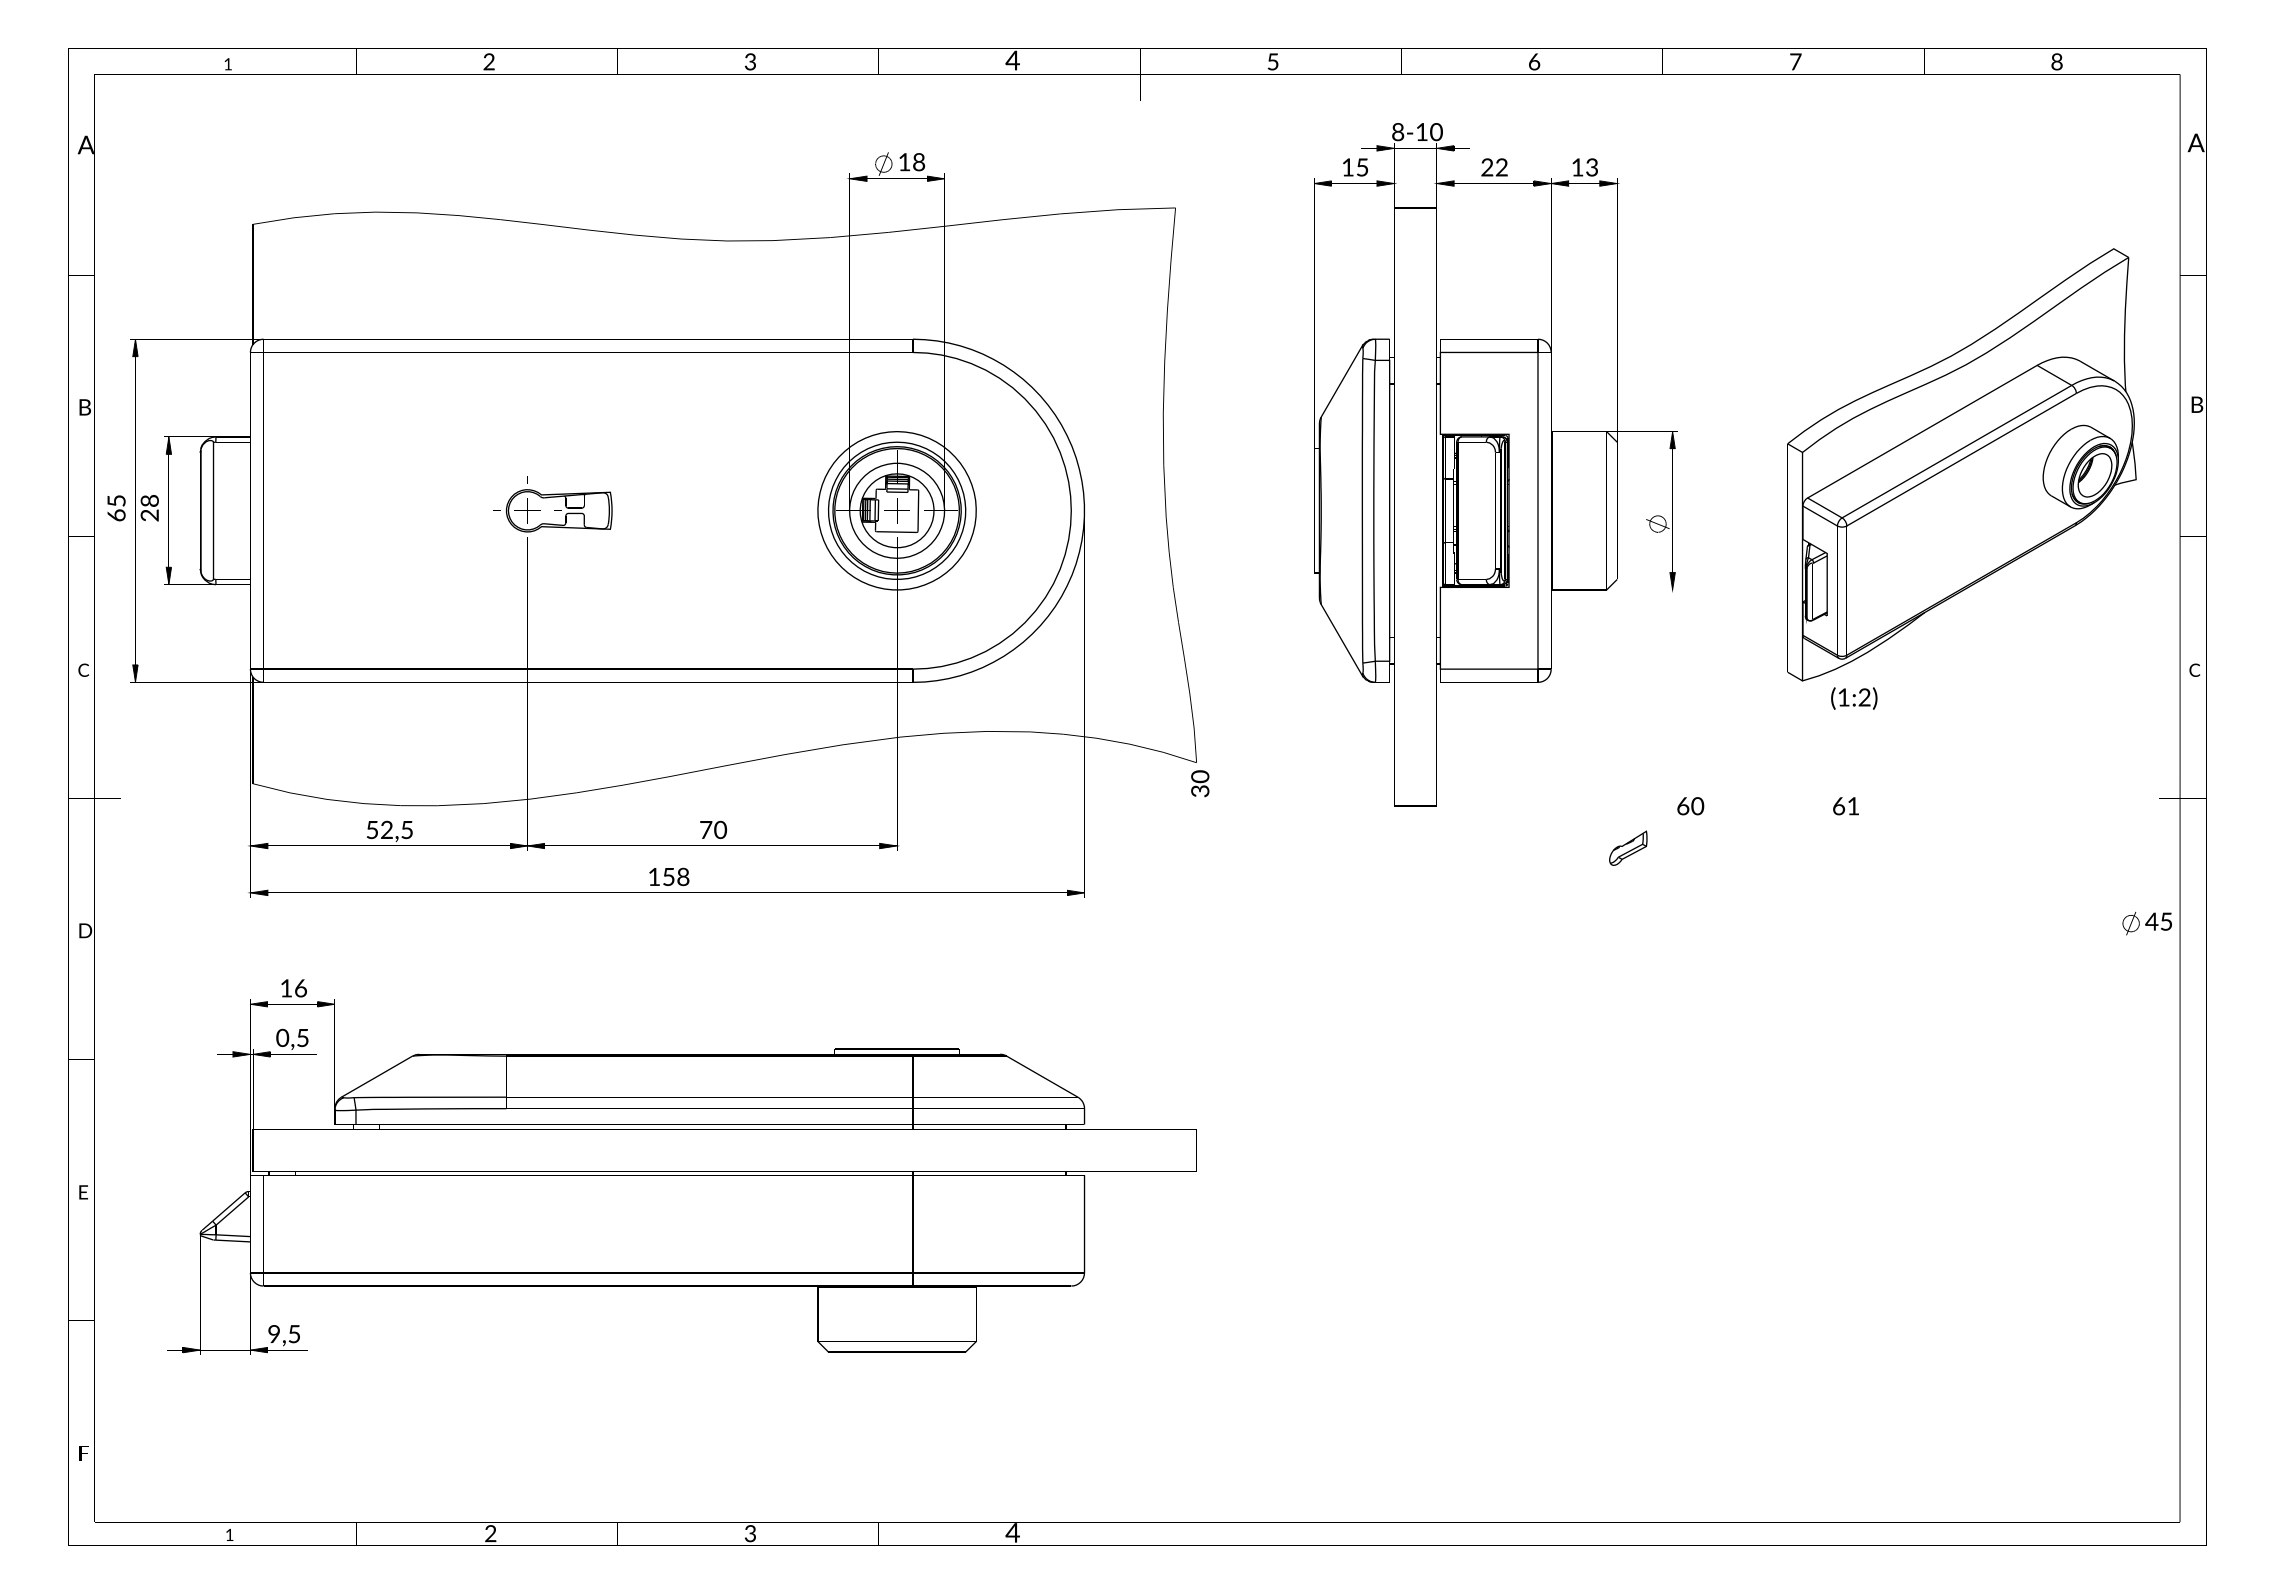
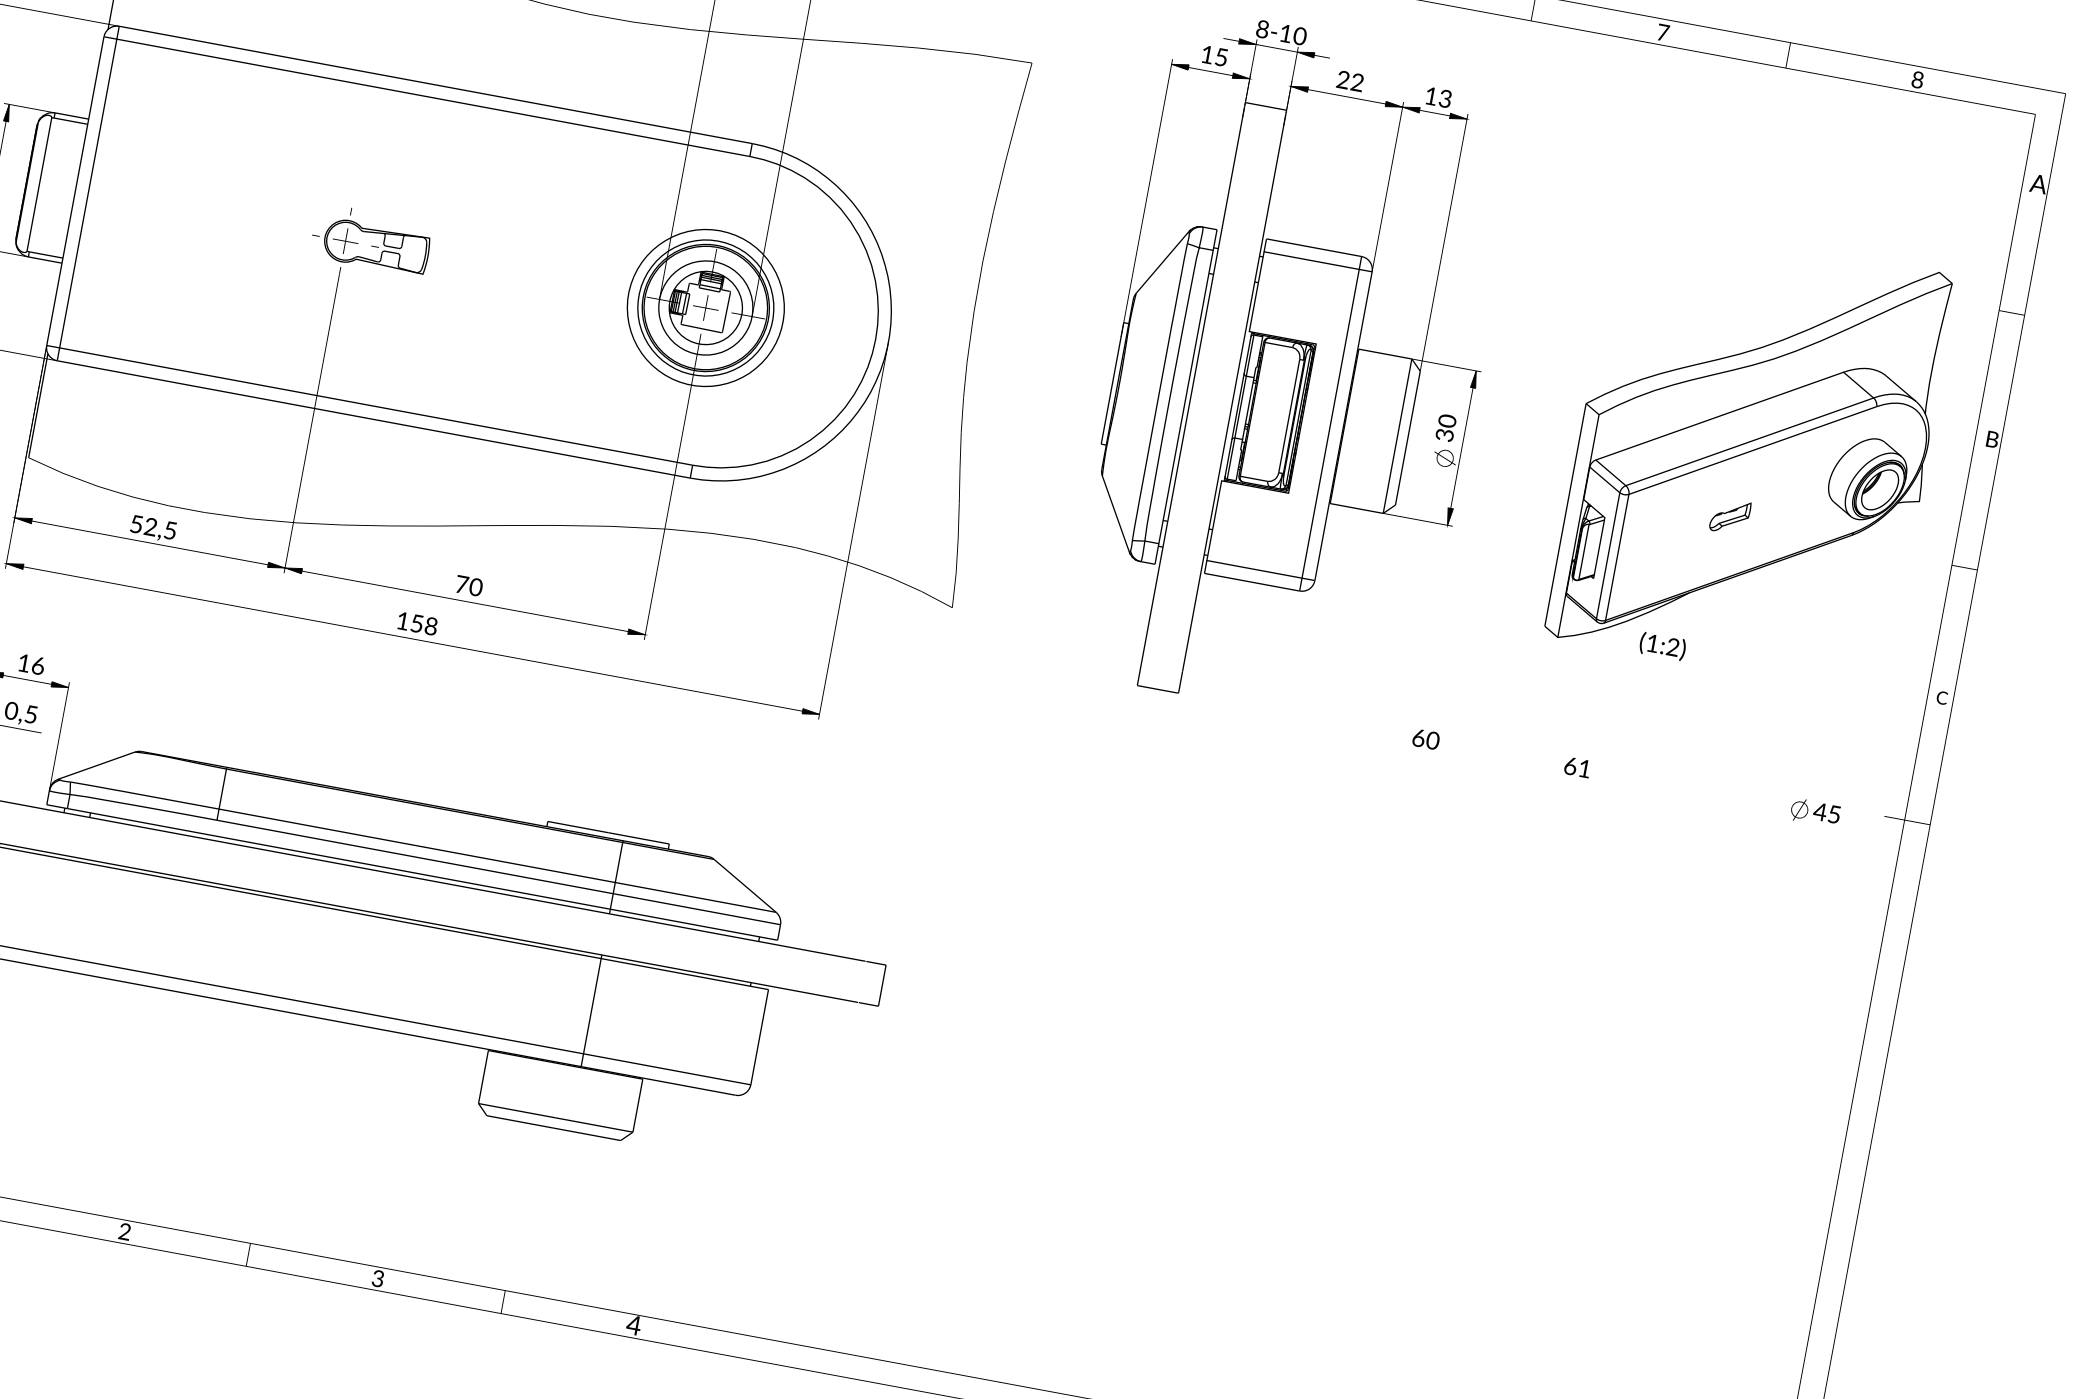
text: (1854, 698) -> (1662, 646), moved
text: (1200, 783) -> (1446, 427), moved
part: (1628, 847) -> (1730, 515), moved
text: (2146, 923) -> (1814, 812), moved

